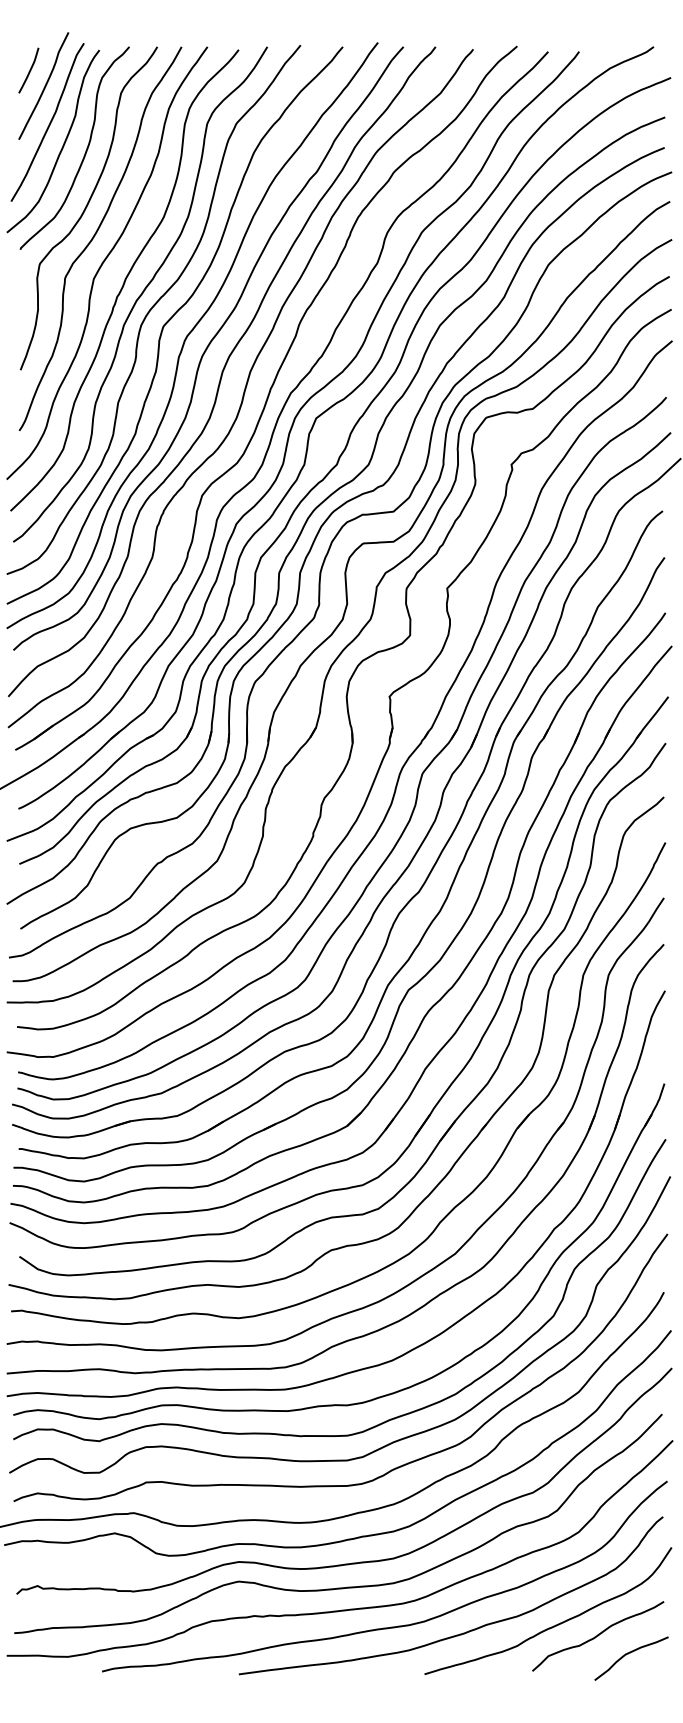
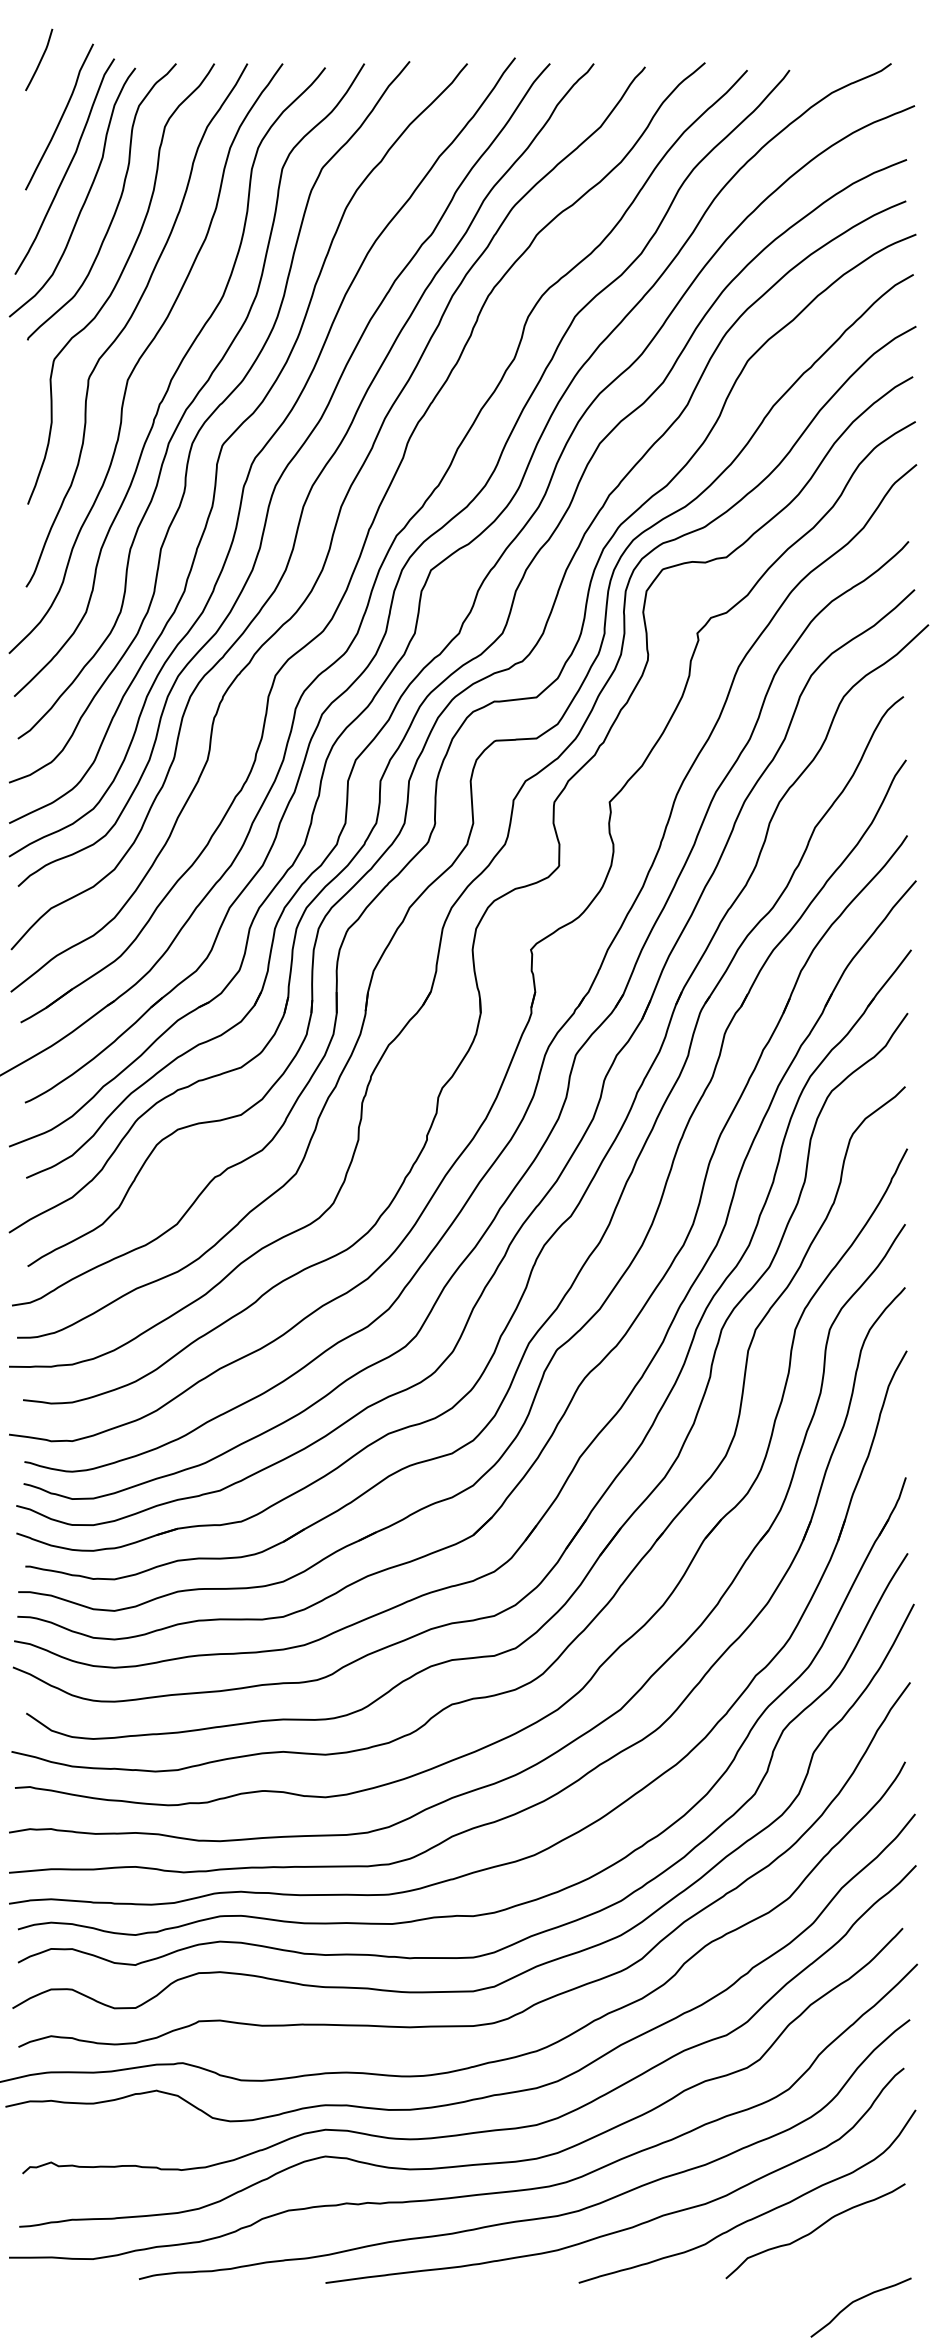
curve: (29, 70) -> (40, 59), moved
curve: (628, 1654) -> (856, 2301), moved

